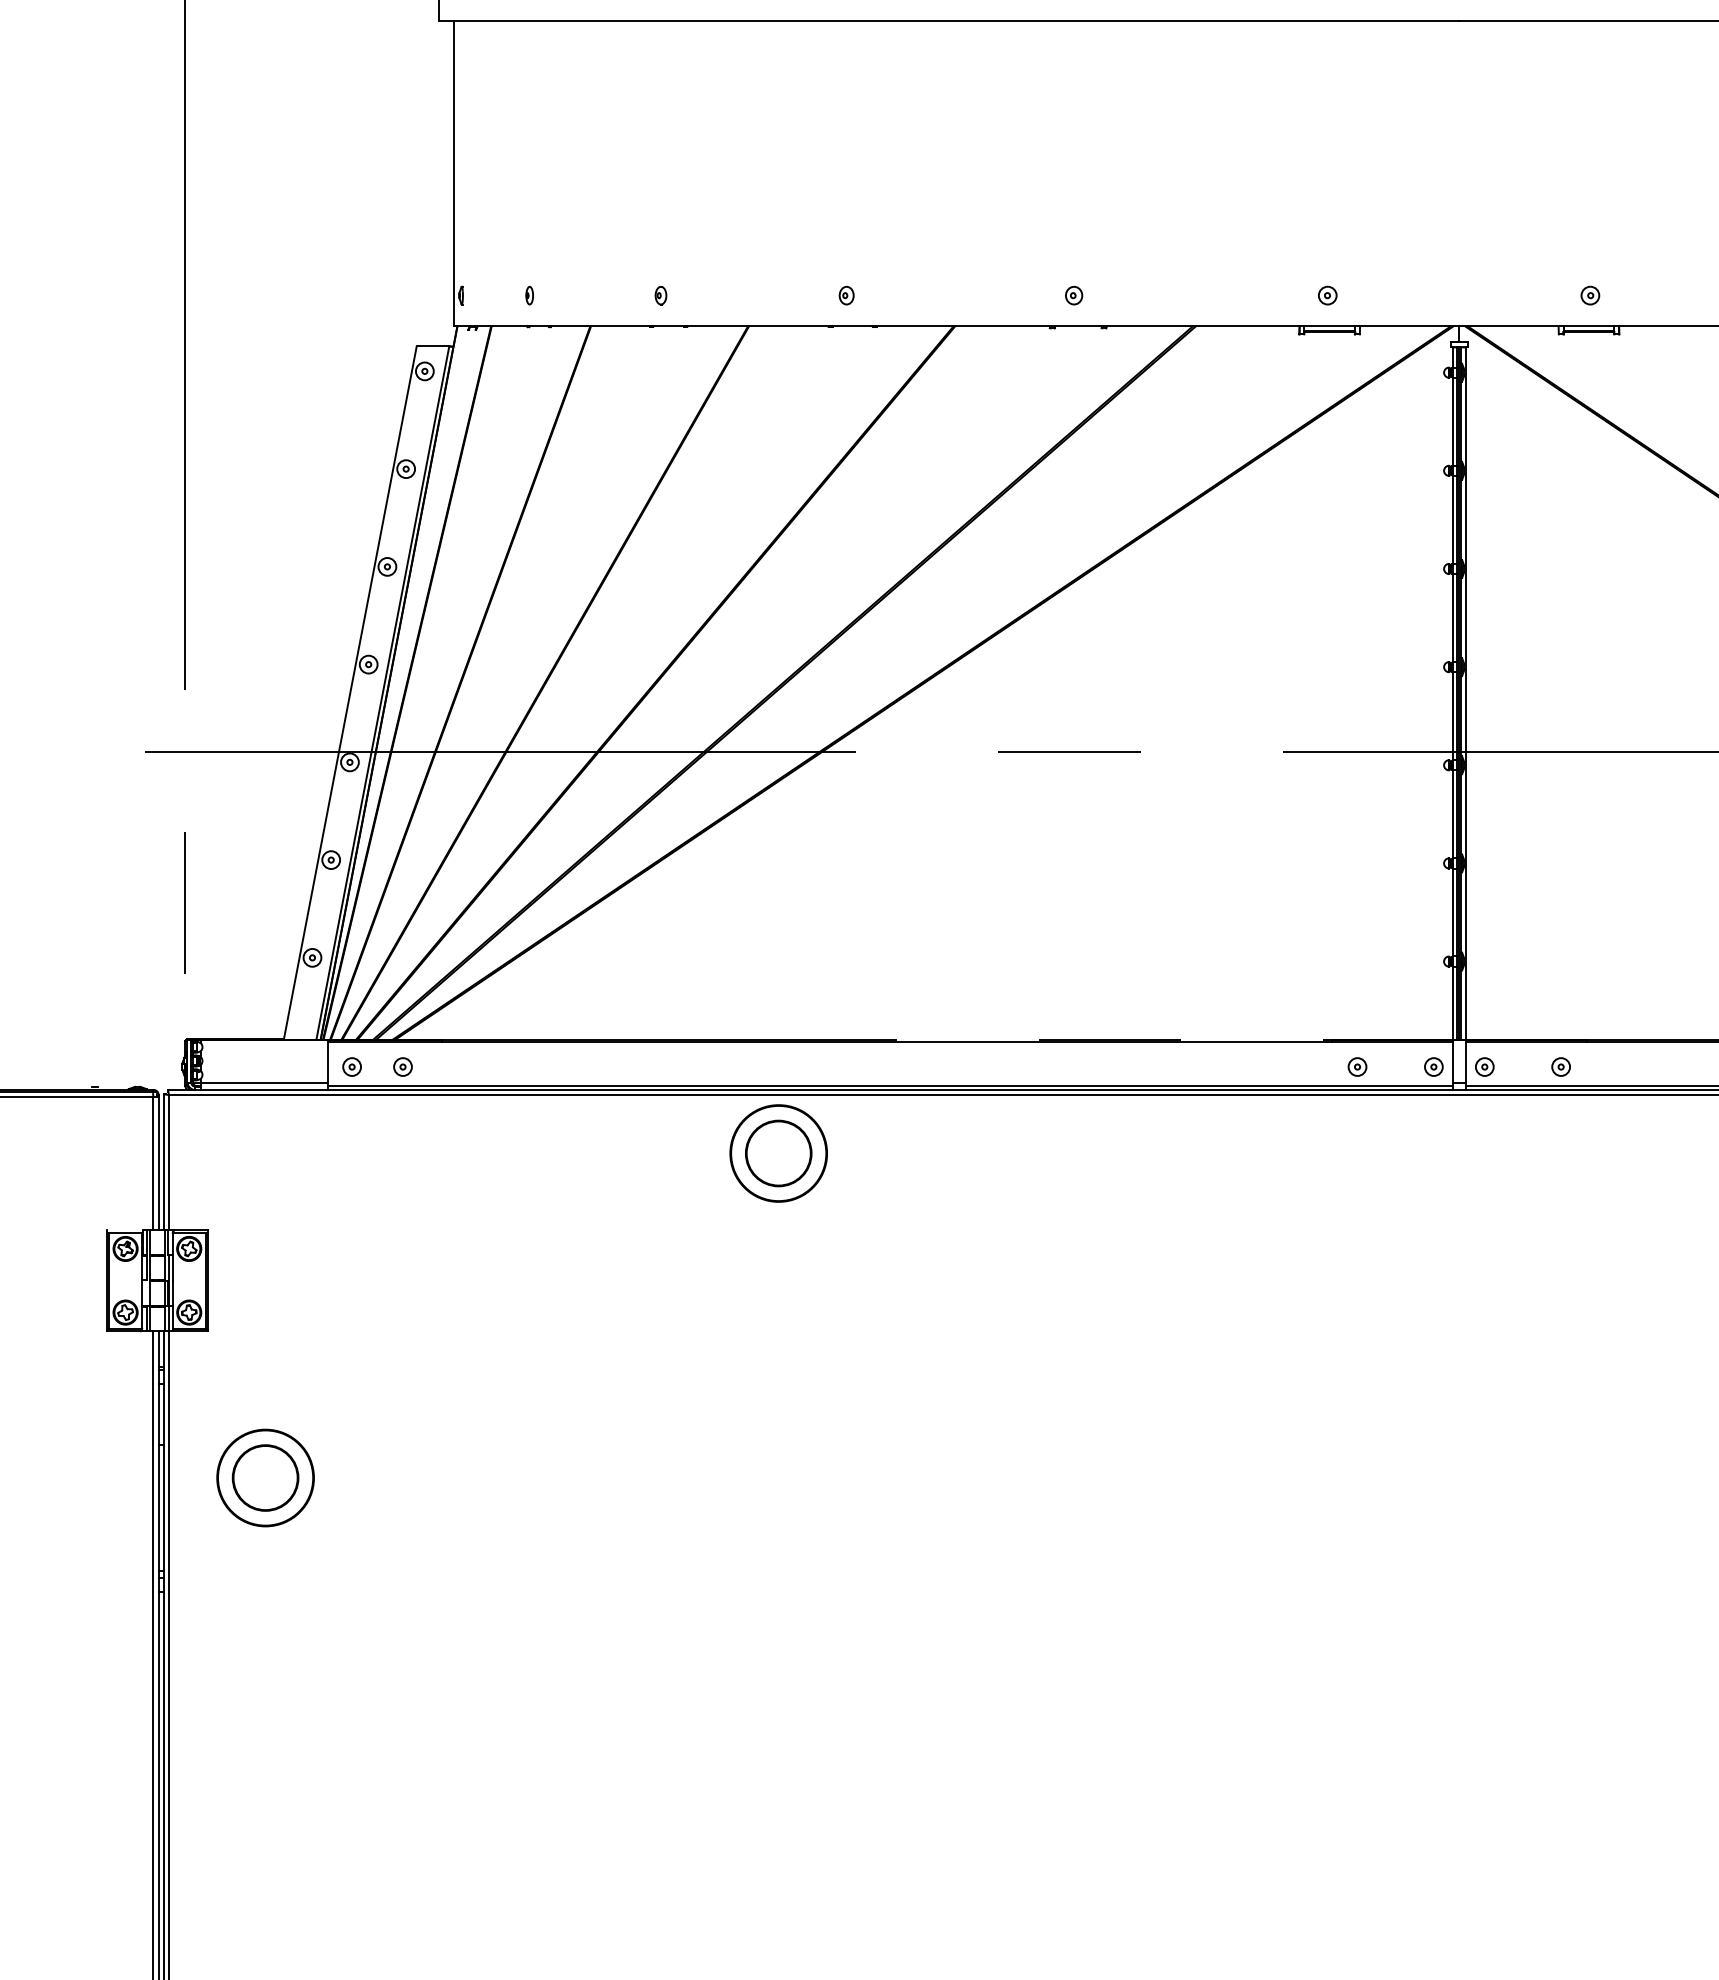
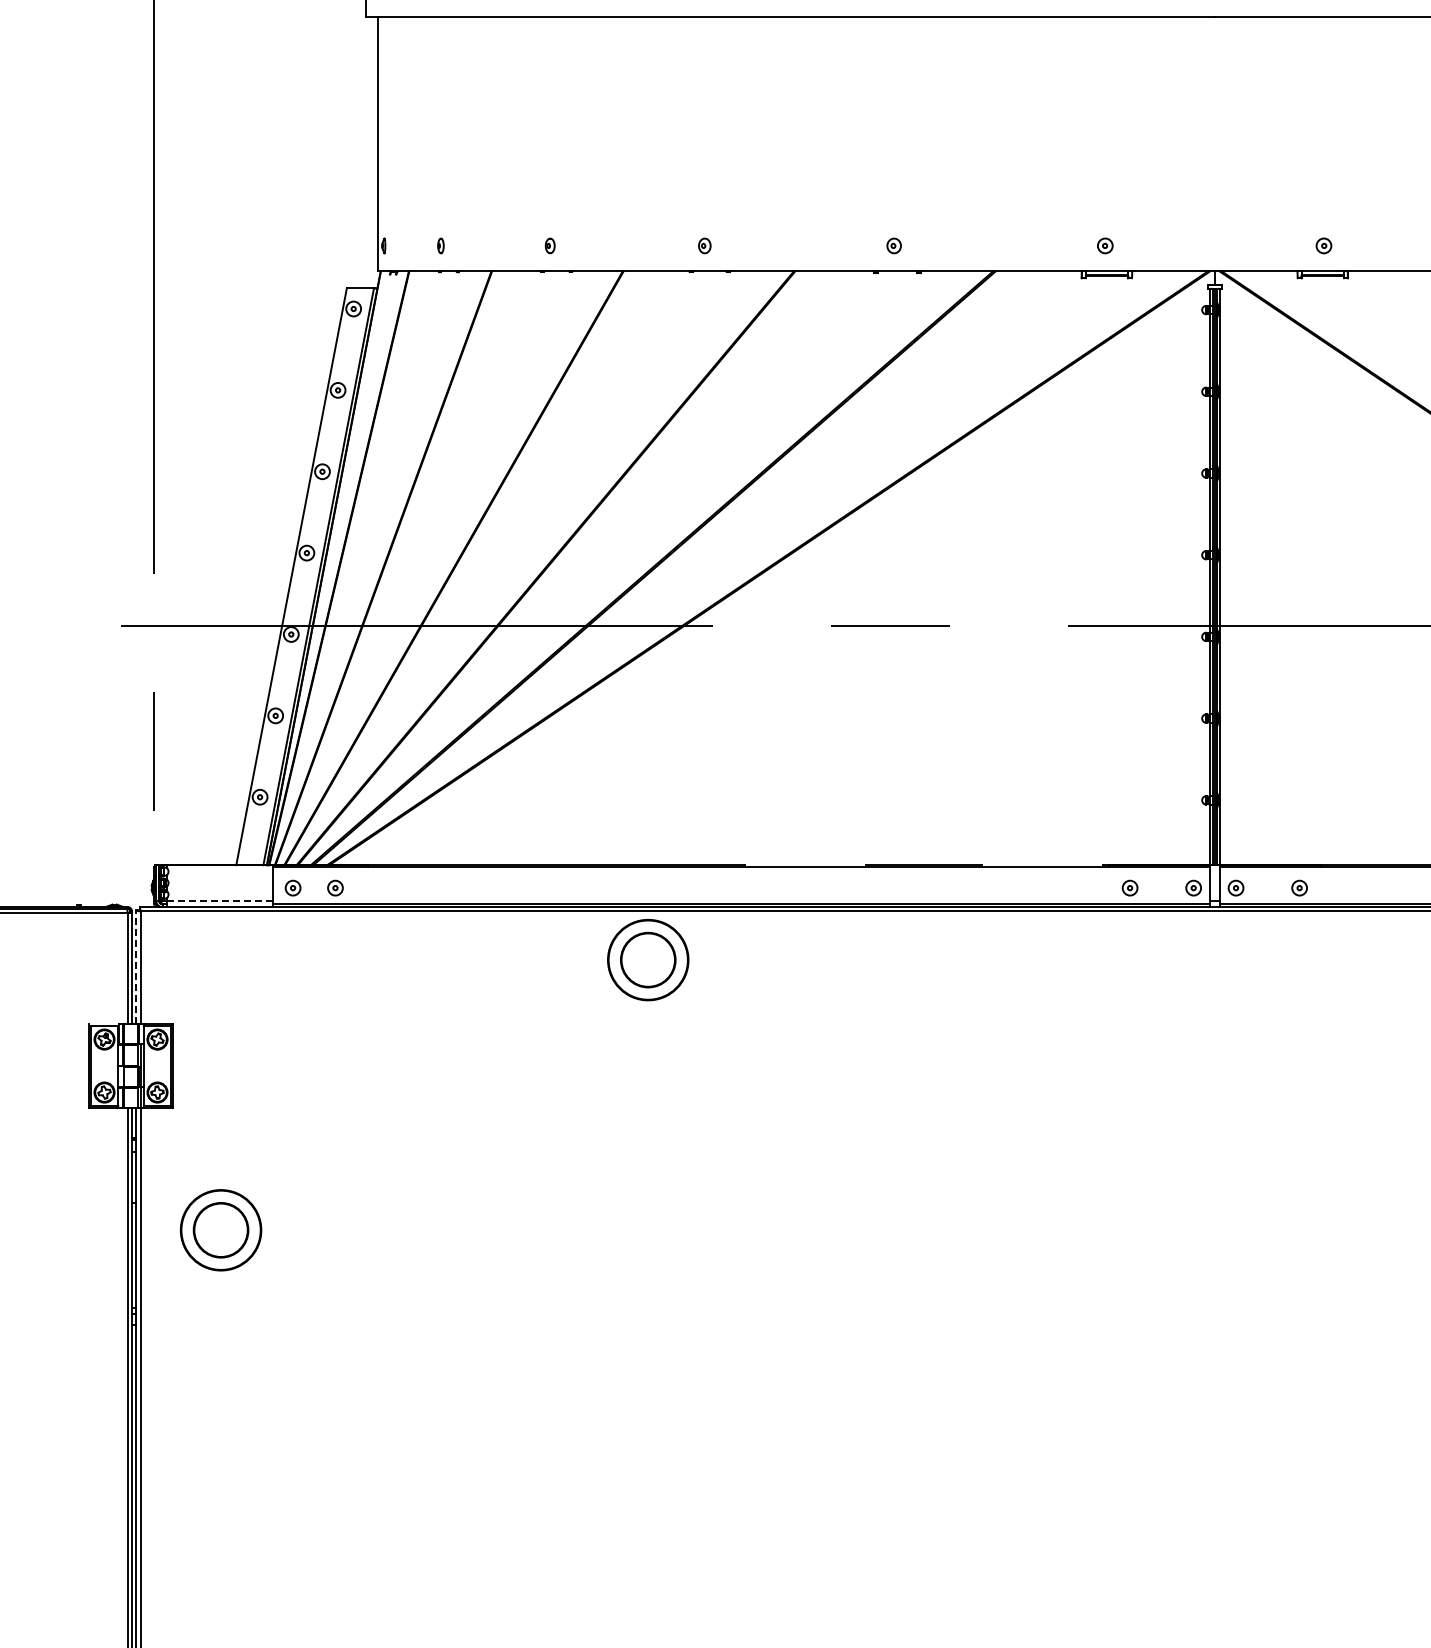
line: (263, 1083) -> (219, 901), solid -> dashed
line: (164, 1162) -> (136, 967), solid -> dashed

